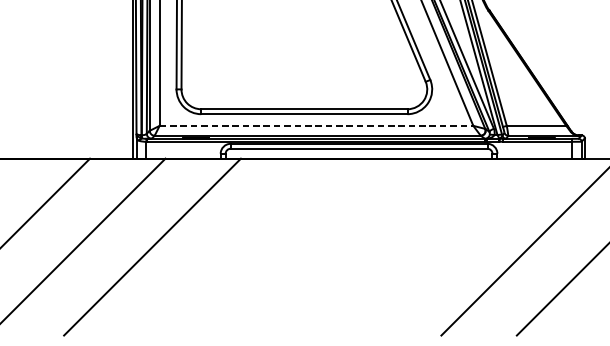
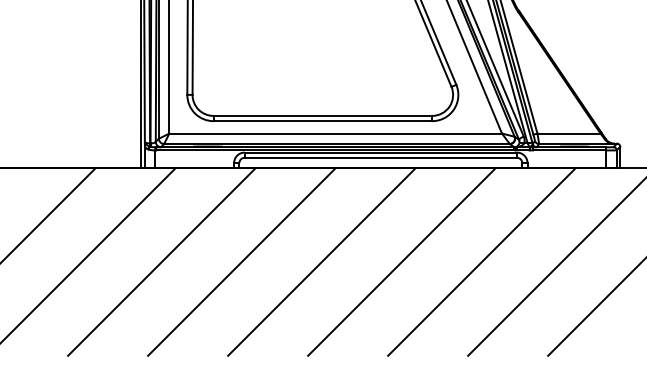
line: (317, 125) -> (336, 133), dashed -> solid
line: (227, 246) -> (241, 261), added
line: (303, 246) -> (321, 261), added
line: (378, 246) -> (401, 261), added
line: (454, 246) -> (481, 261), added

